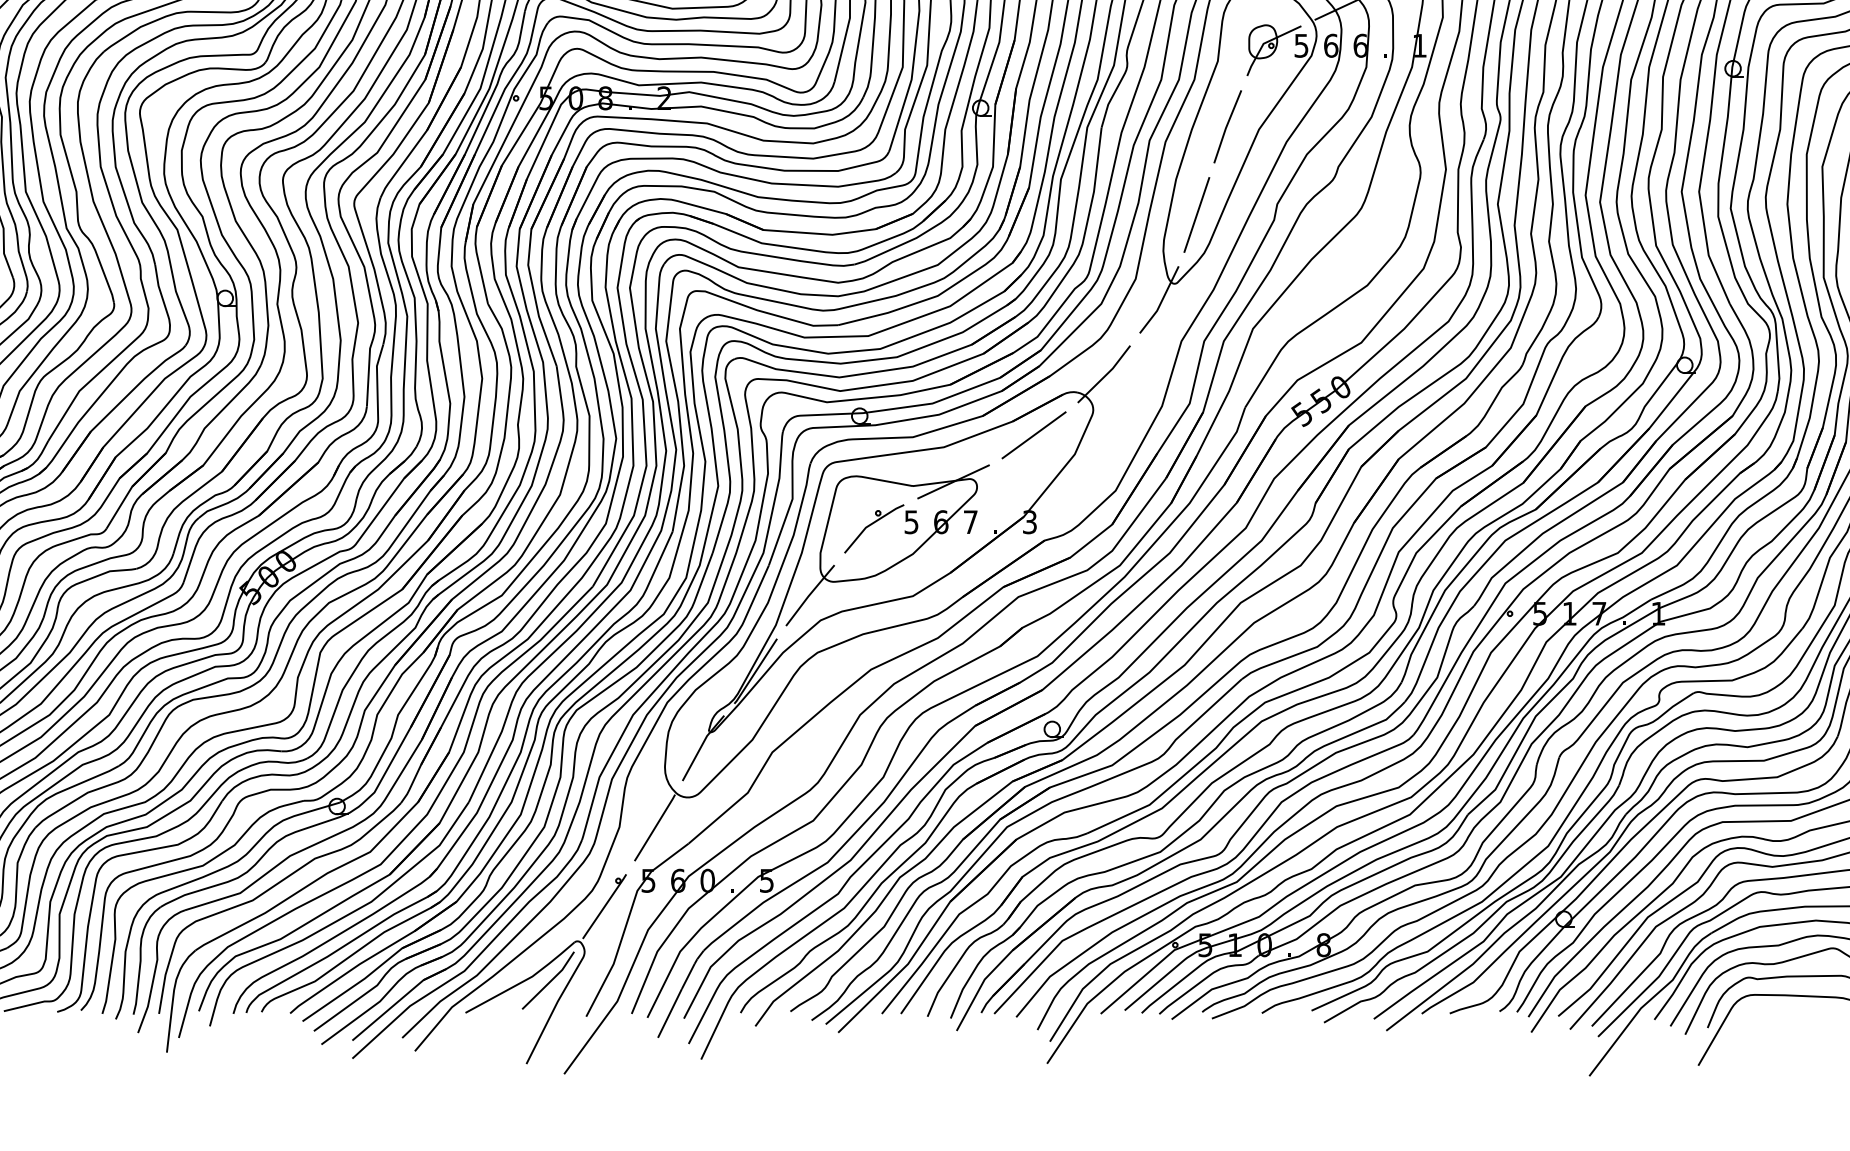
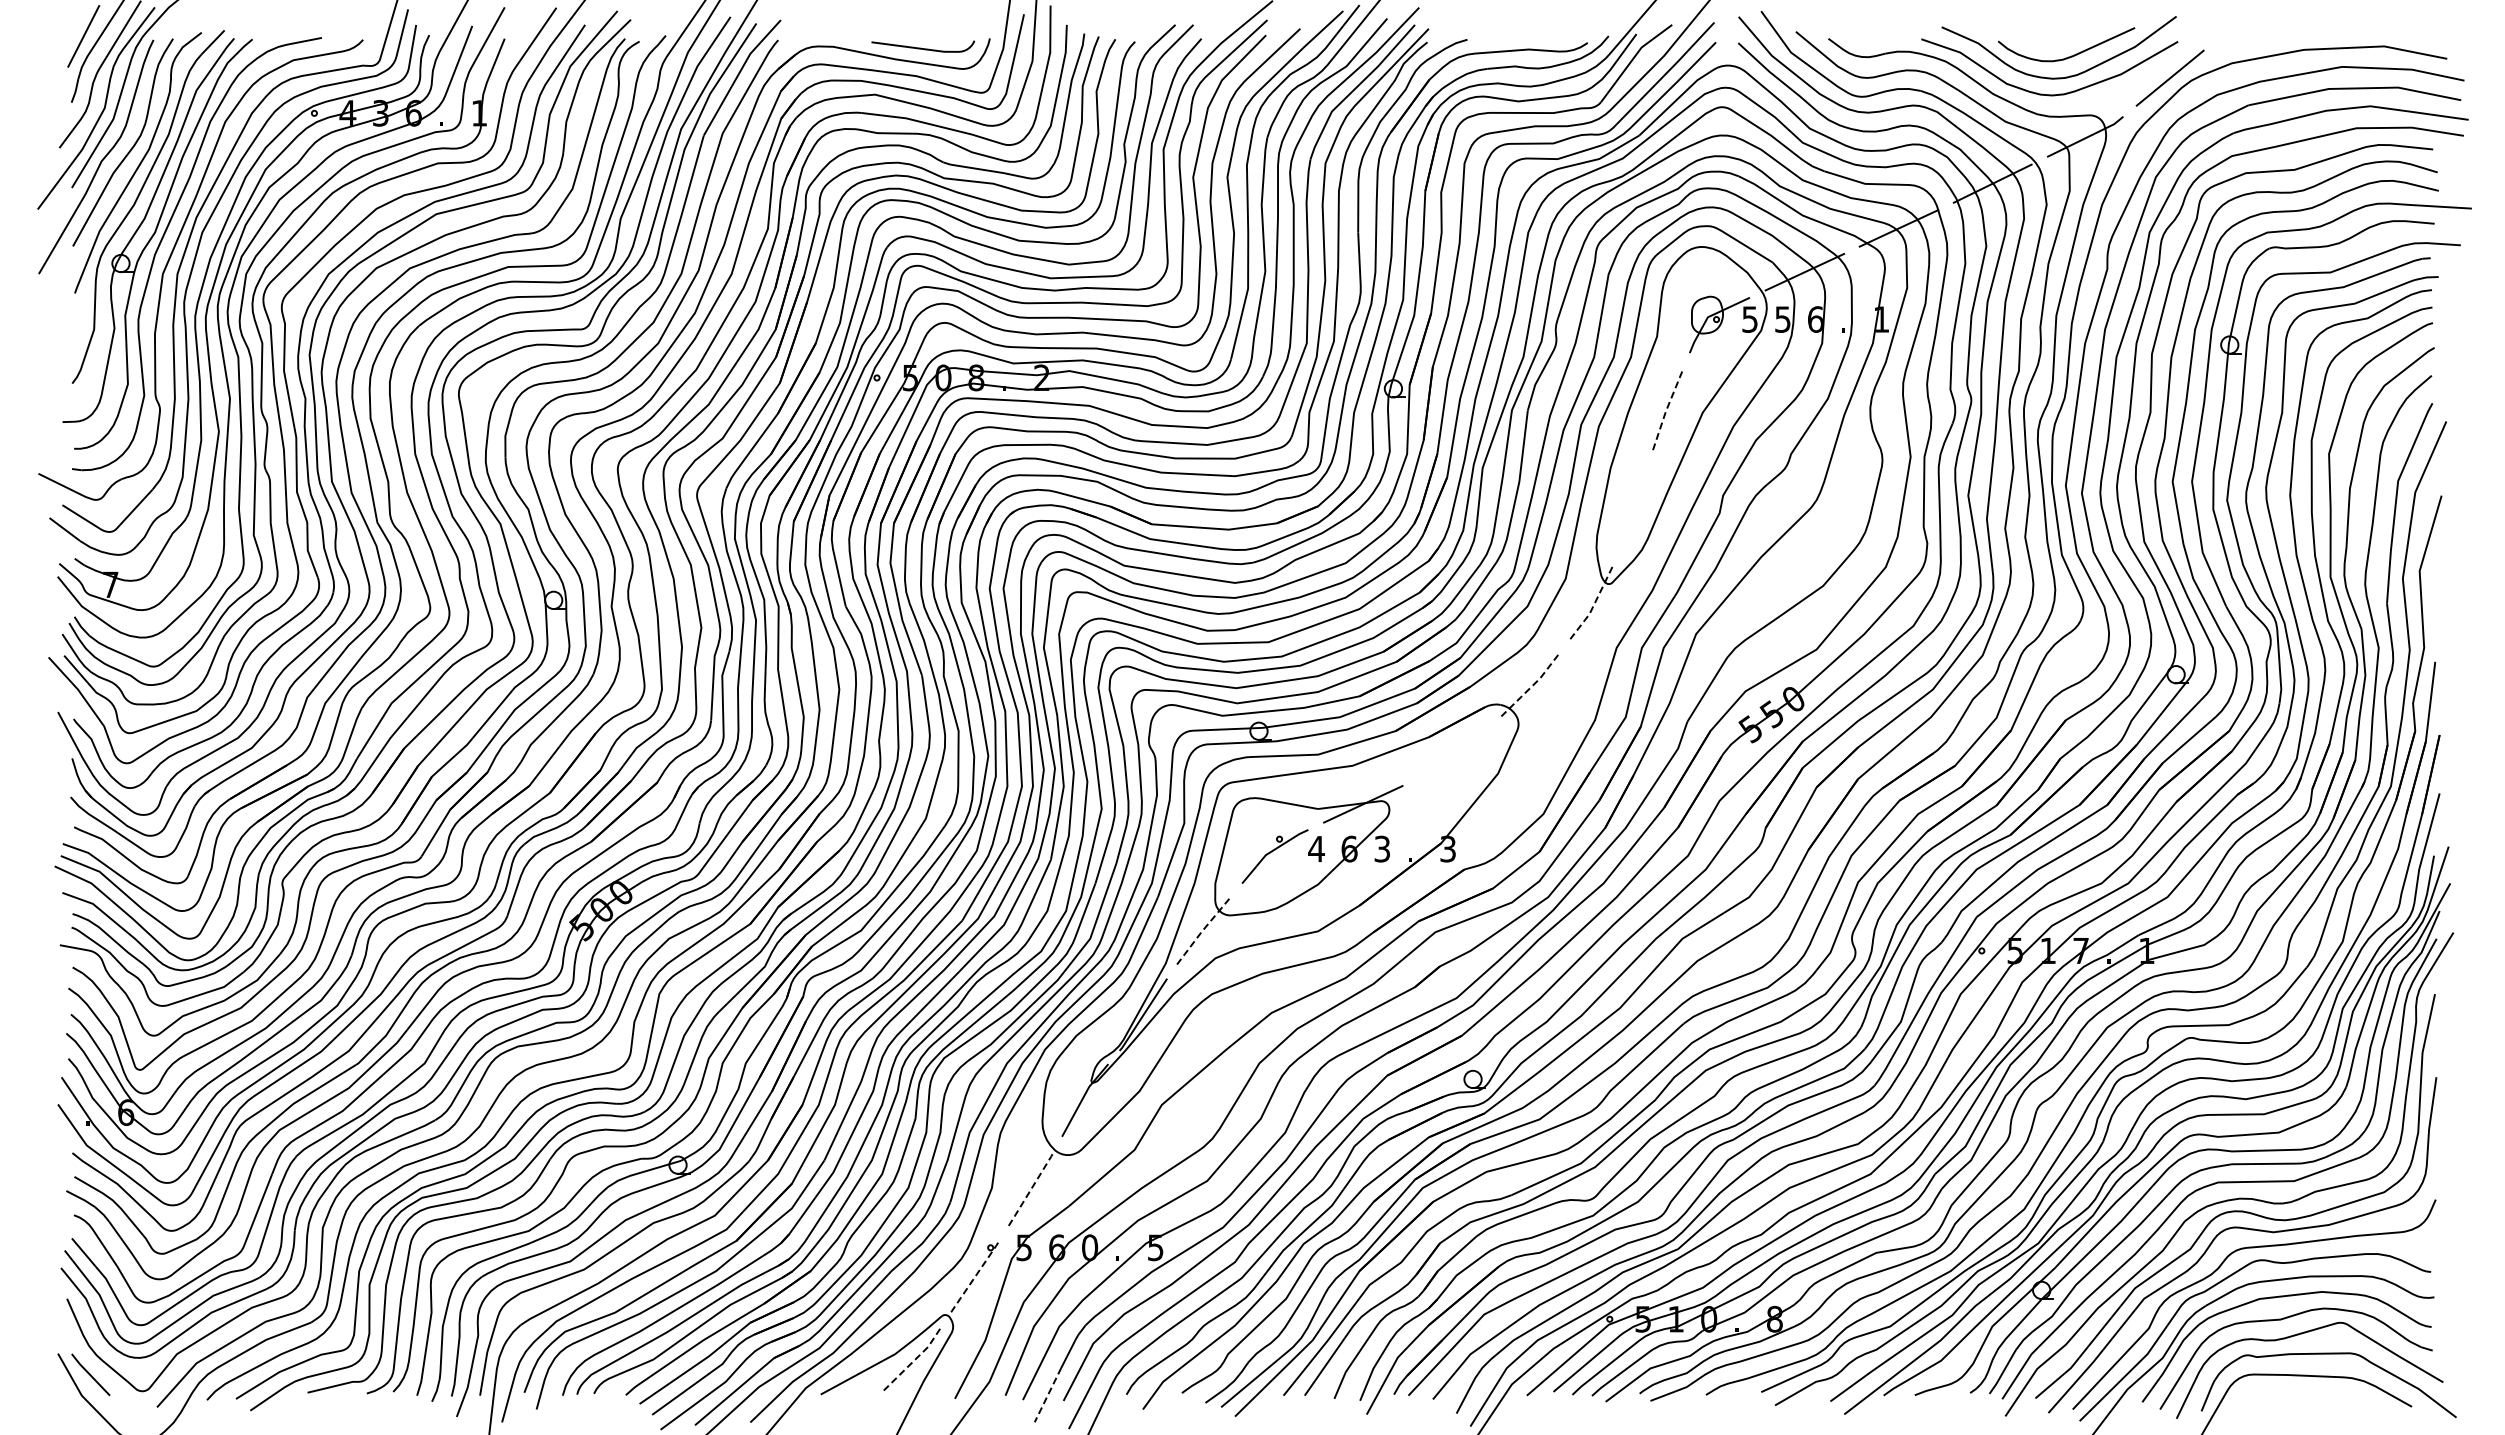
text: (1331, 45) -> (1783, 319), 6 -> 5
line: (1226, 126) -> (1666, 409), solid -> dashed
line: (1196, 214) -> (1633, 507), removed
line: (1161, 301) -> (1594, 603), solid -> dashed
line: (1106, 375) -> (1533, 685), solid -> dashed
line: (1033, 435) -> (1452, 752), removed
text: (969, 521) -> (1381, 848), 7 -> 3
text: (911, 522) -> (1316, 849), 5 -> 4
line: (809, 595) -> (1203, 930), solid -> dashed
line: (655, 827) -> (1031, 1188), solid -> dashed
line: (604, 906) -> (975, 1276), solid -> dashed
line: (550, 981) -> (915, 1359), solid -> dashed
line: (669, 1013) -> (1047, 1395), solid -> dashed

